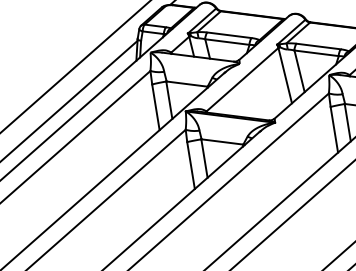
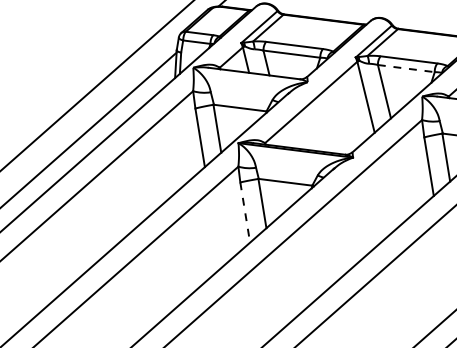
line: (316, 53) -> (406, 68), solid -> dashed
line: (191, 165) -> (245, 212), solid -> dashed

